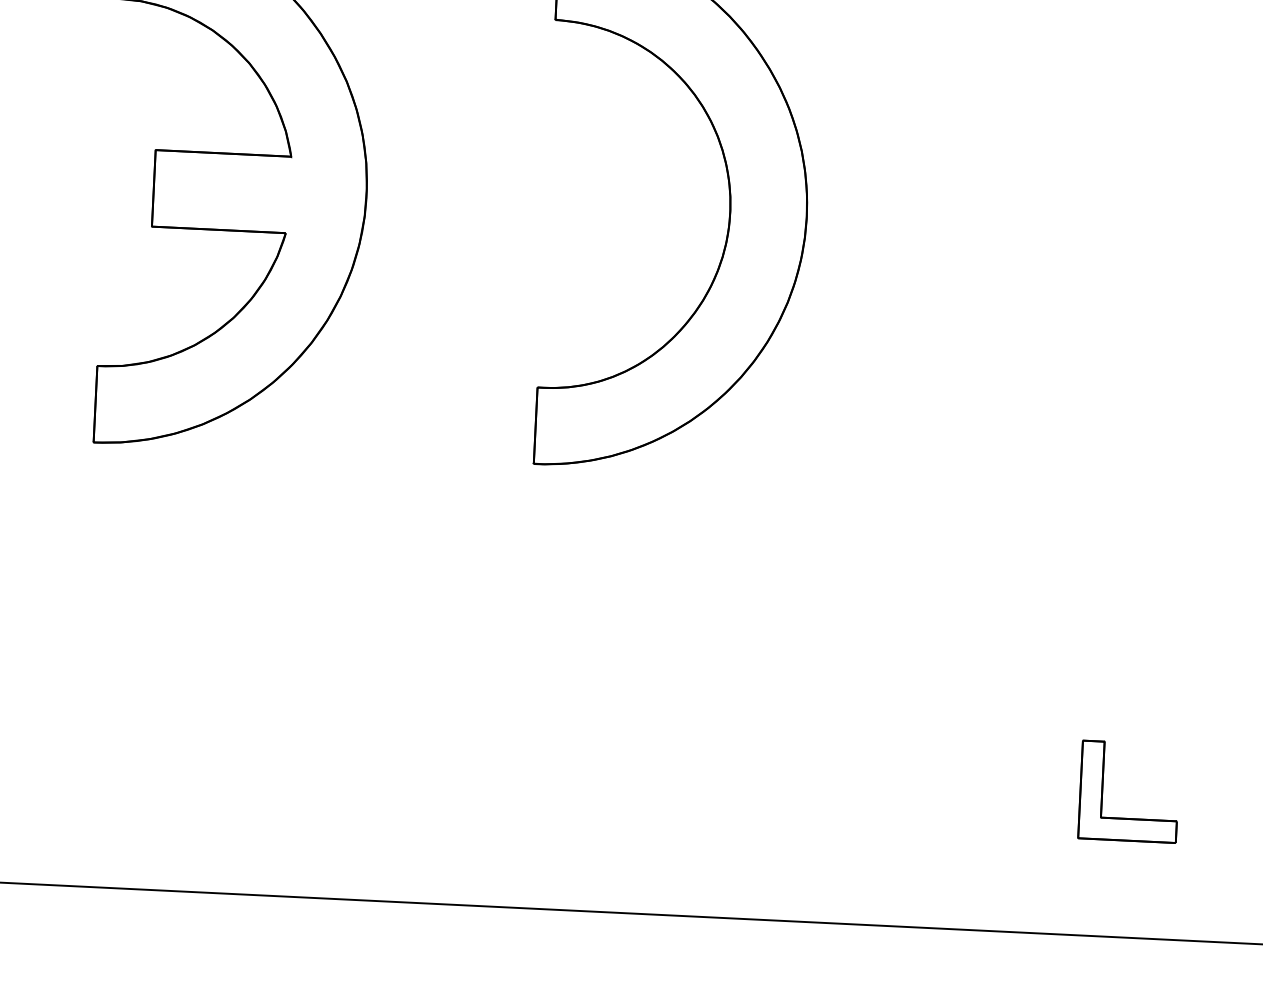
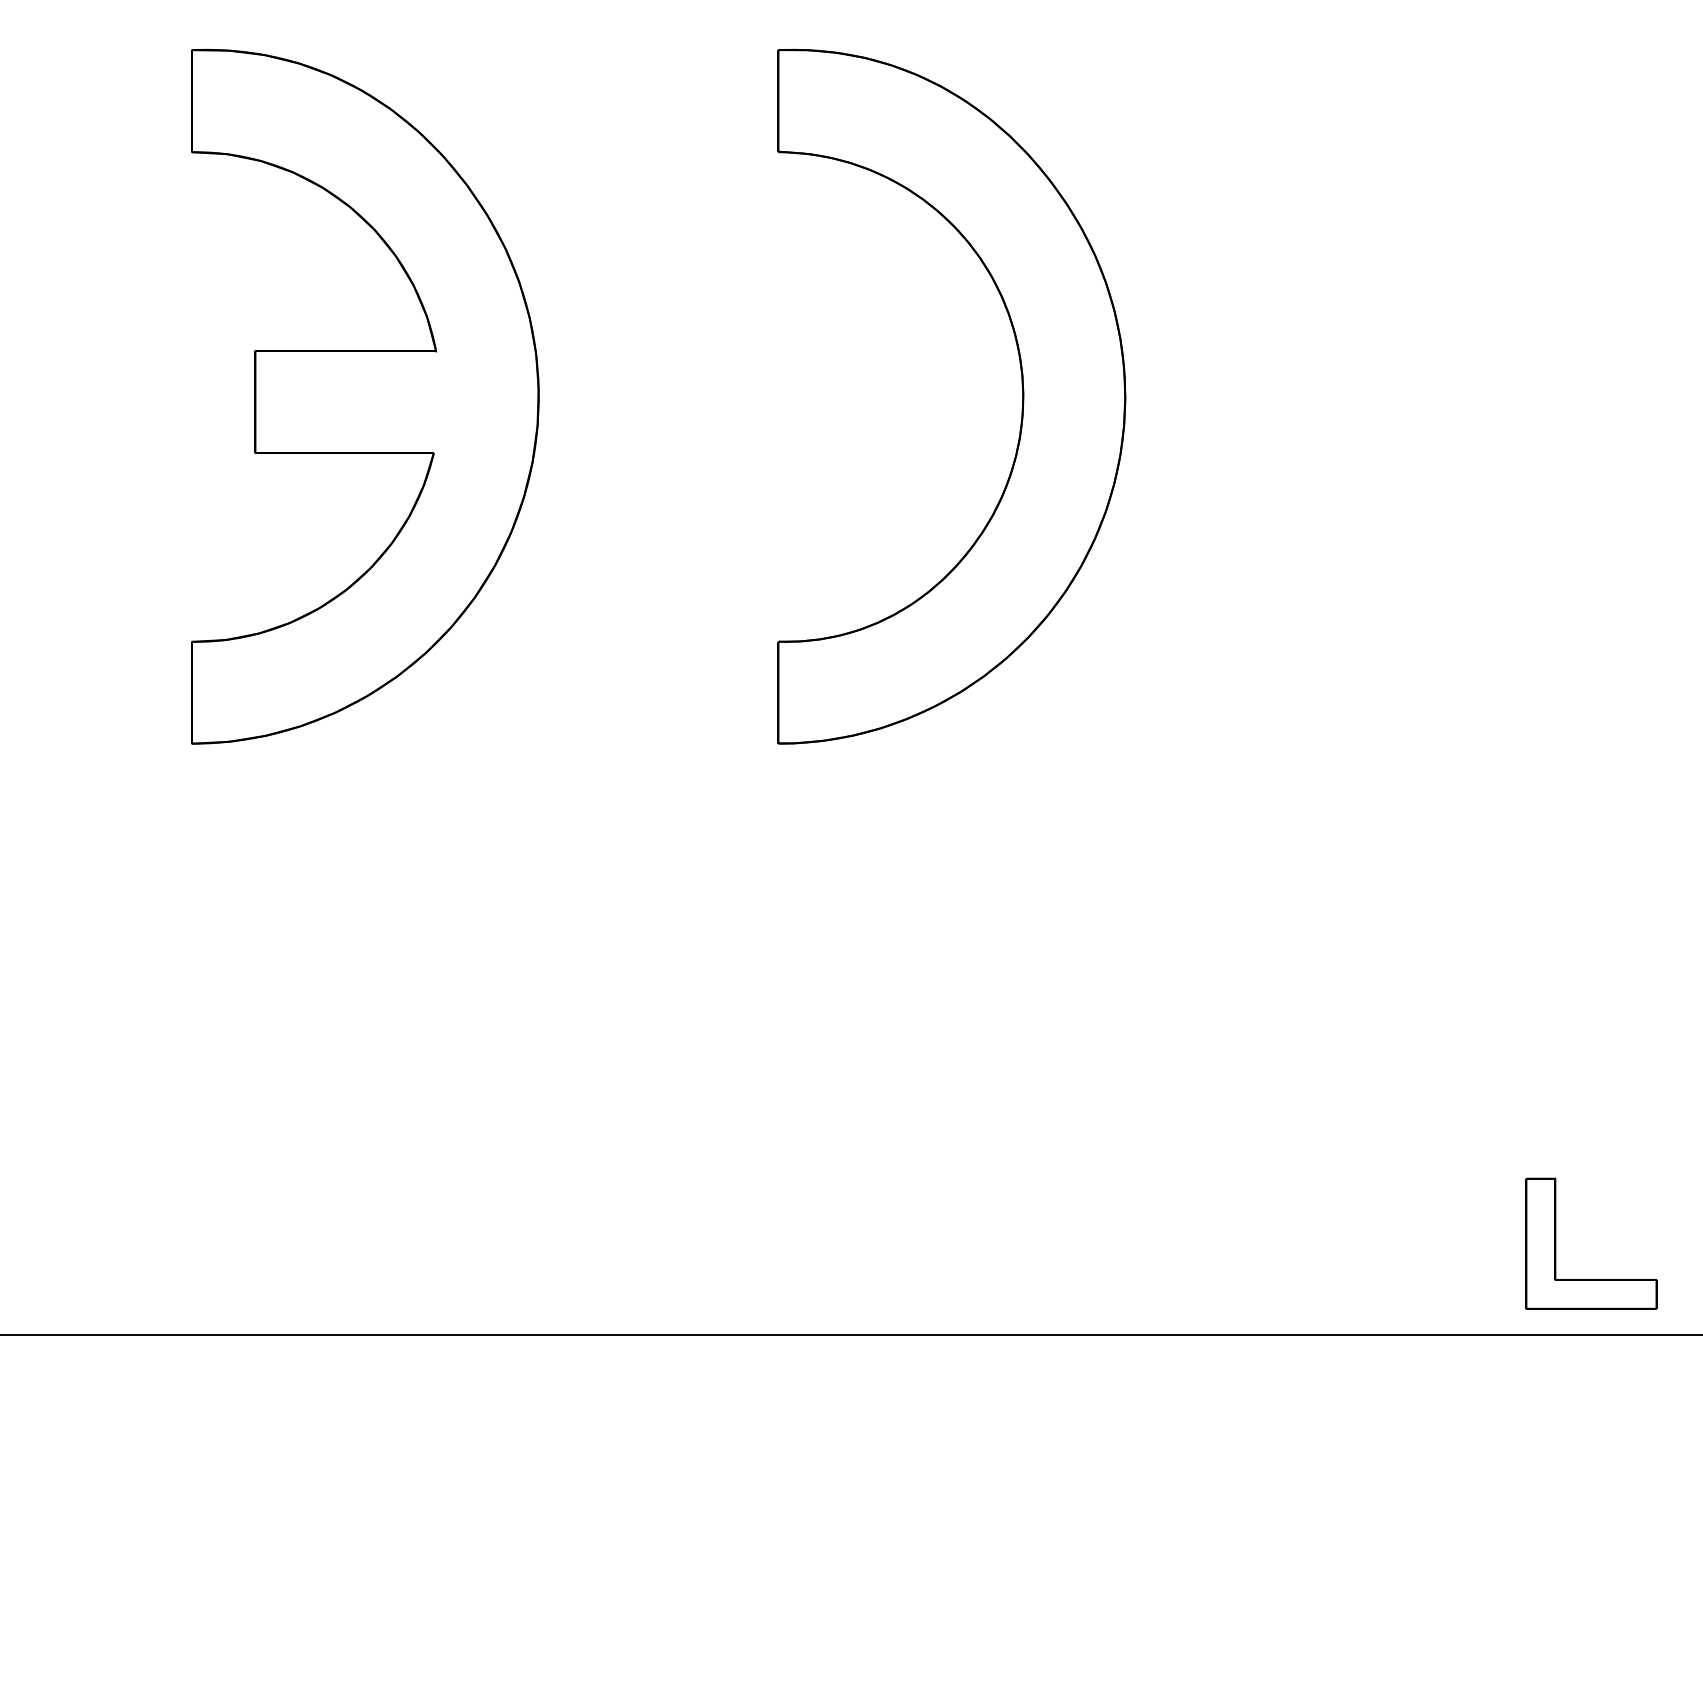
part: (1103, 790) -> (1556, 1243), moved

